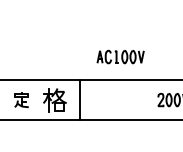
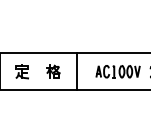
part: (120, 57) -> (117, 72), moved
part: (54, 99) -> (53, 71), size x0.62

